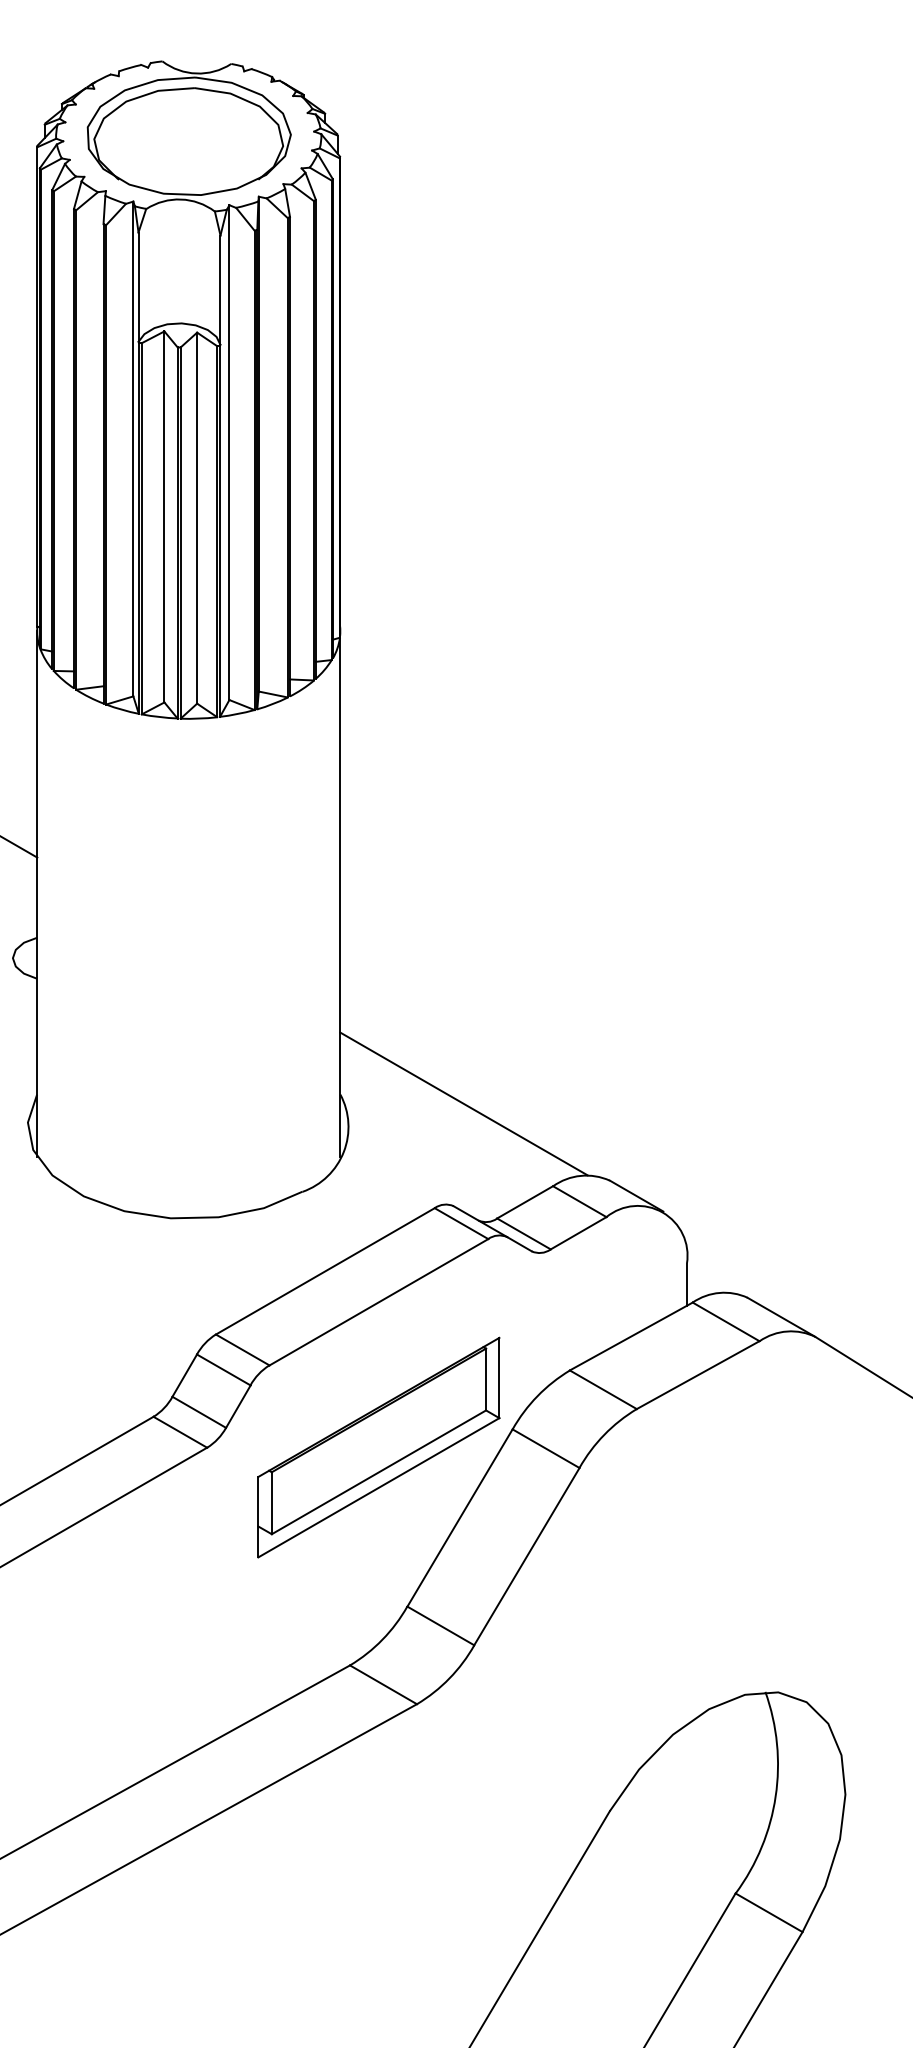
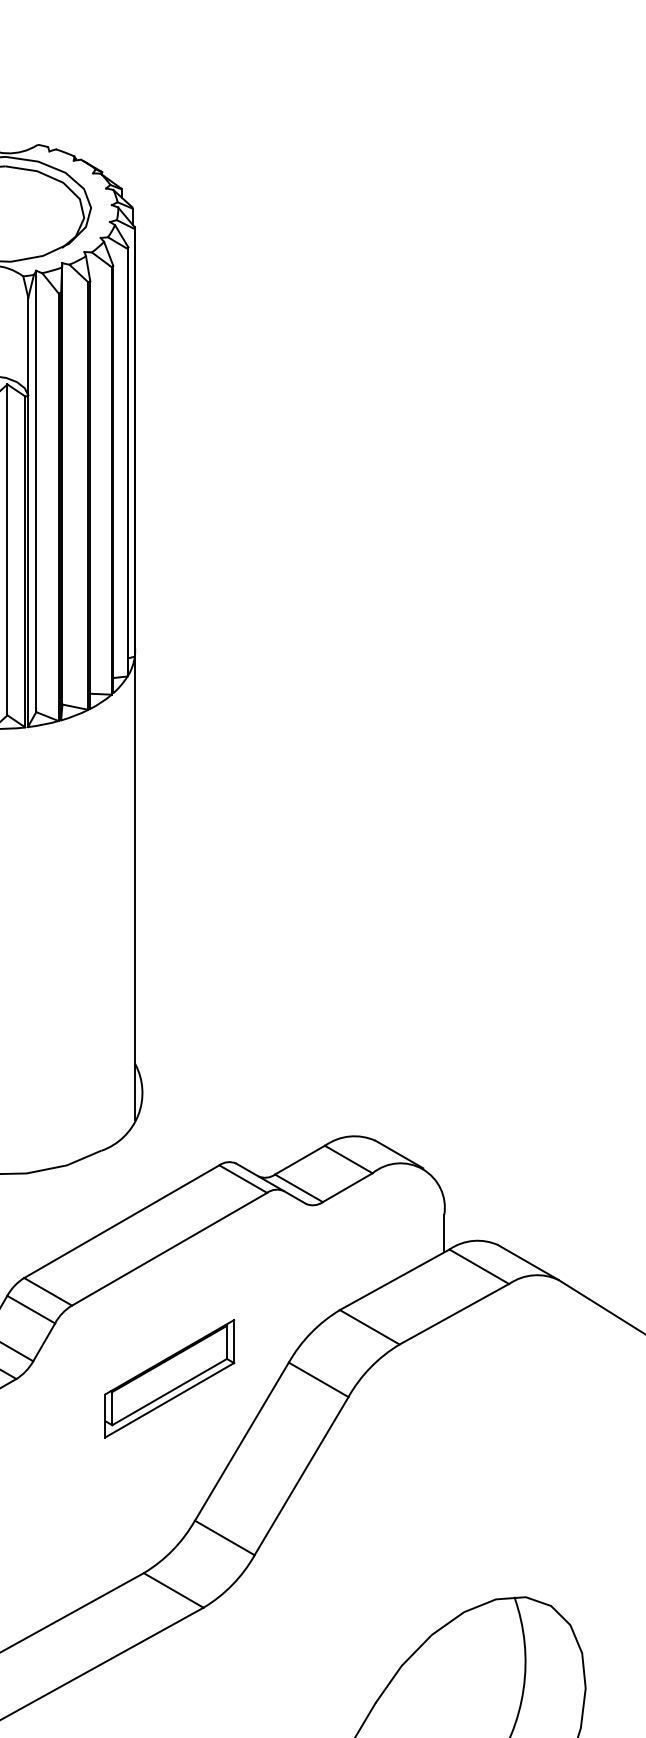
line: (463, 1103) -> (245, 1071), removed
part: (378, 1447) -> (169, 1378), size x0.6

